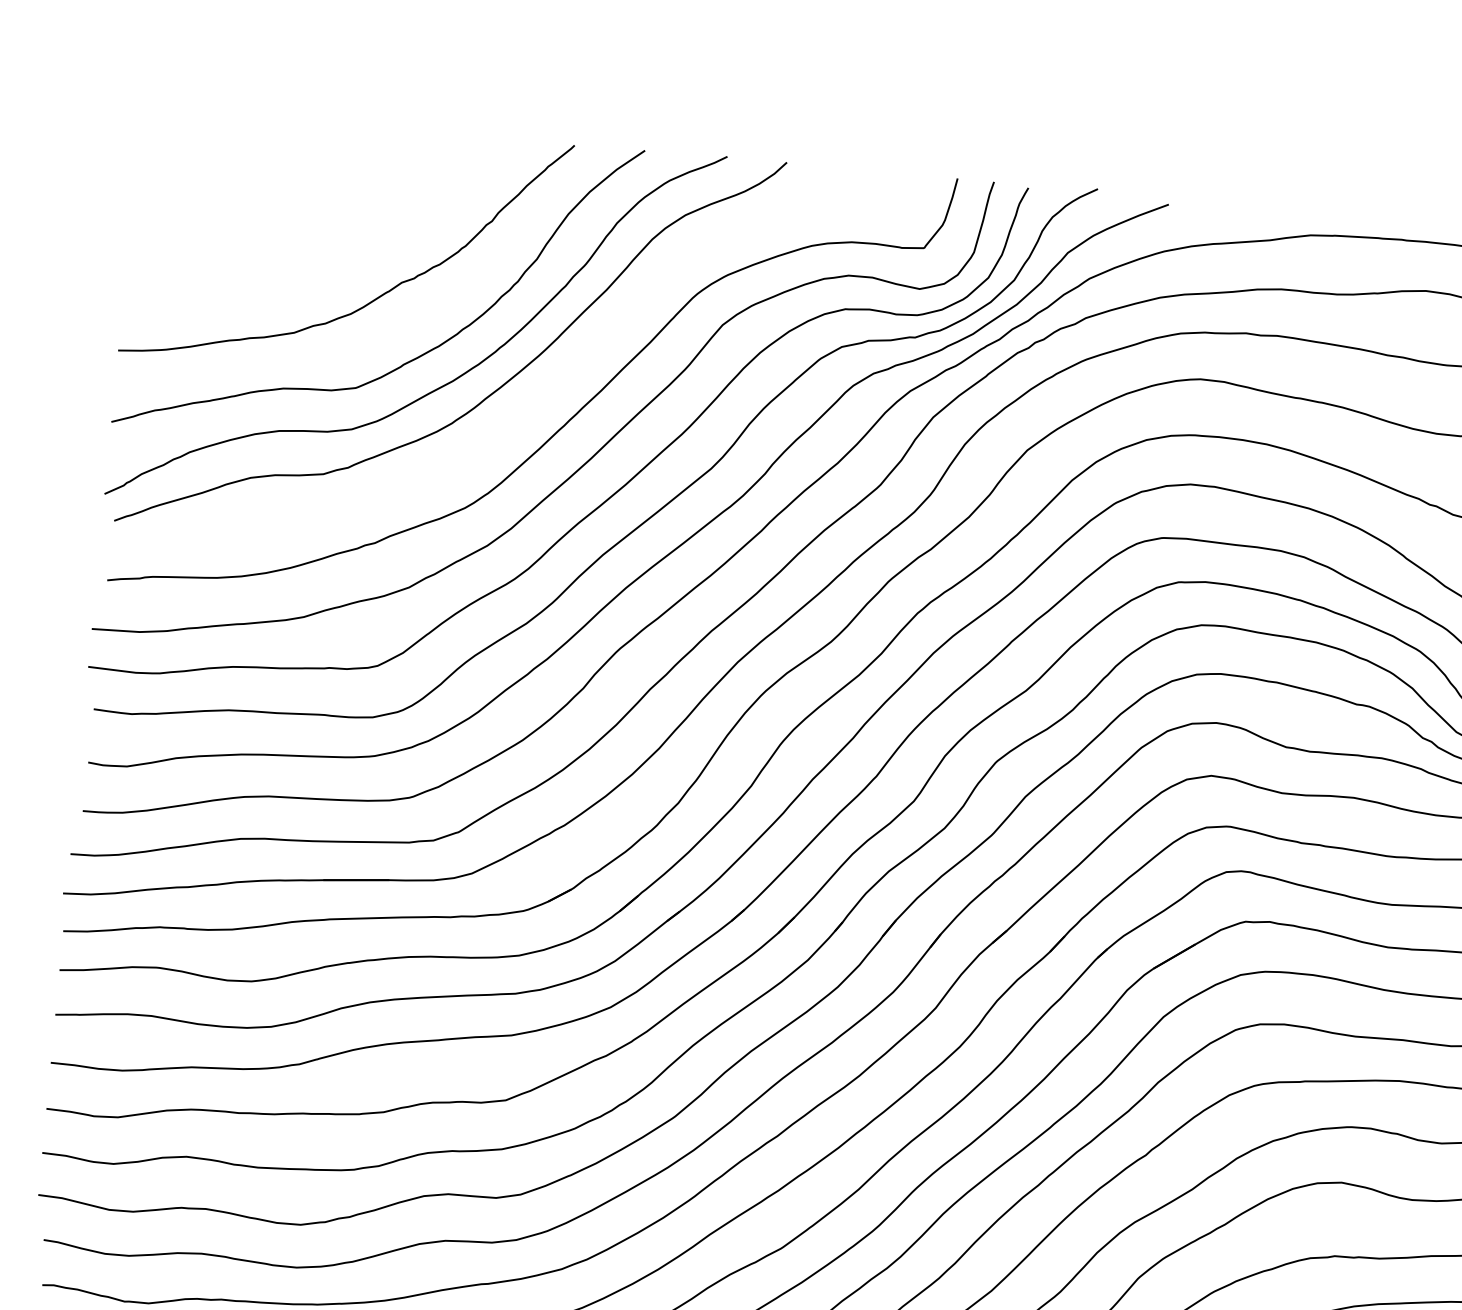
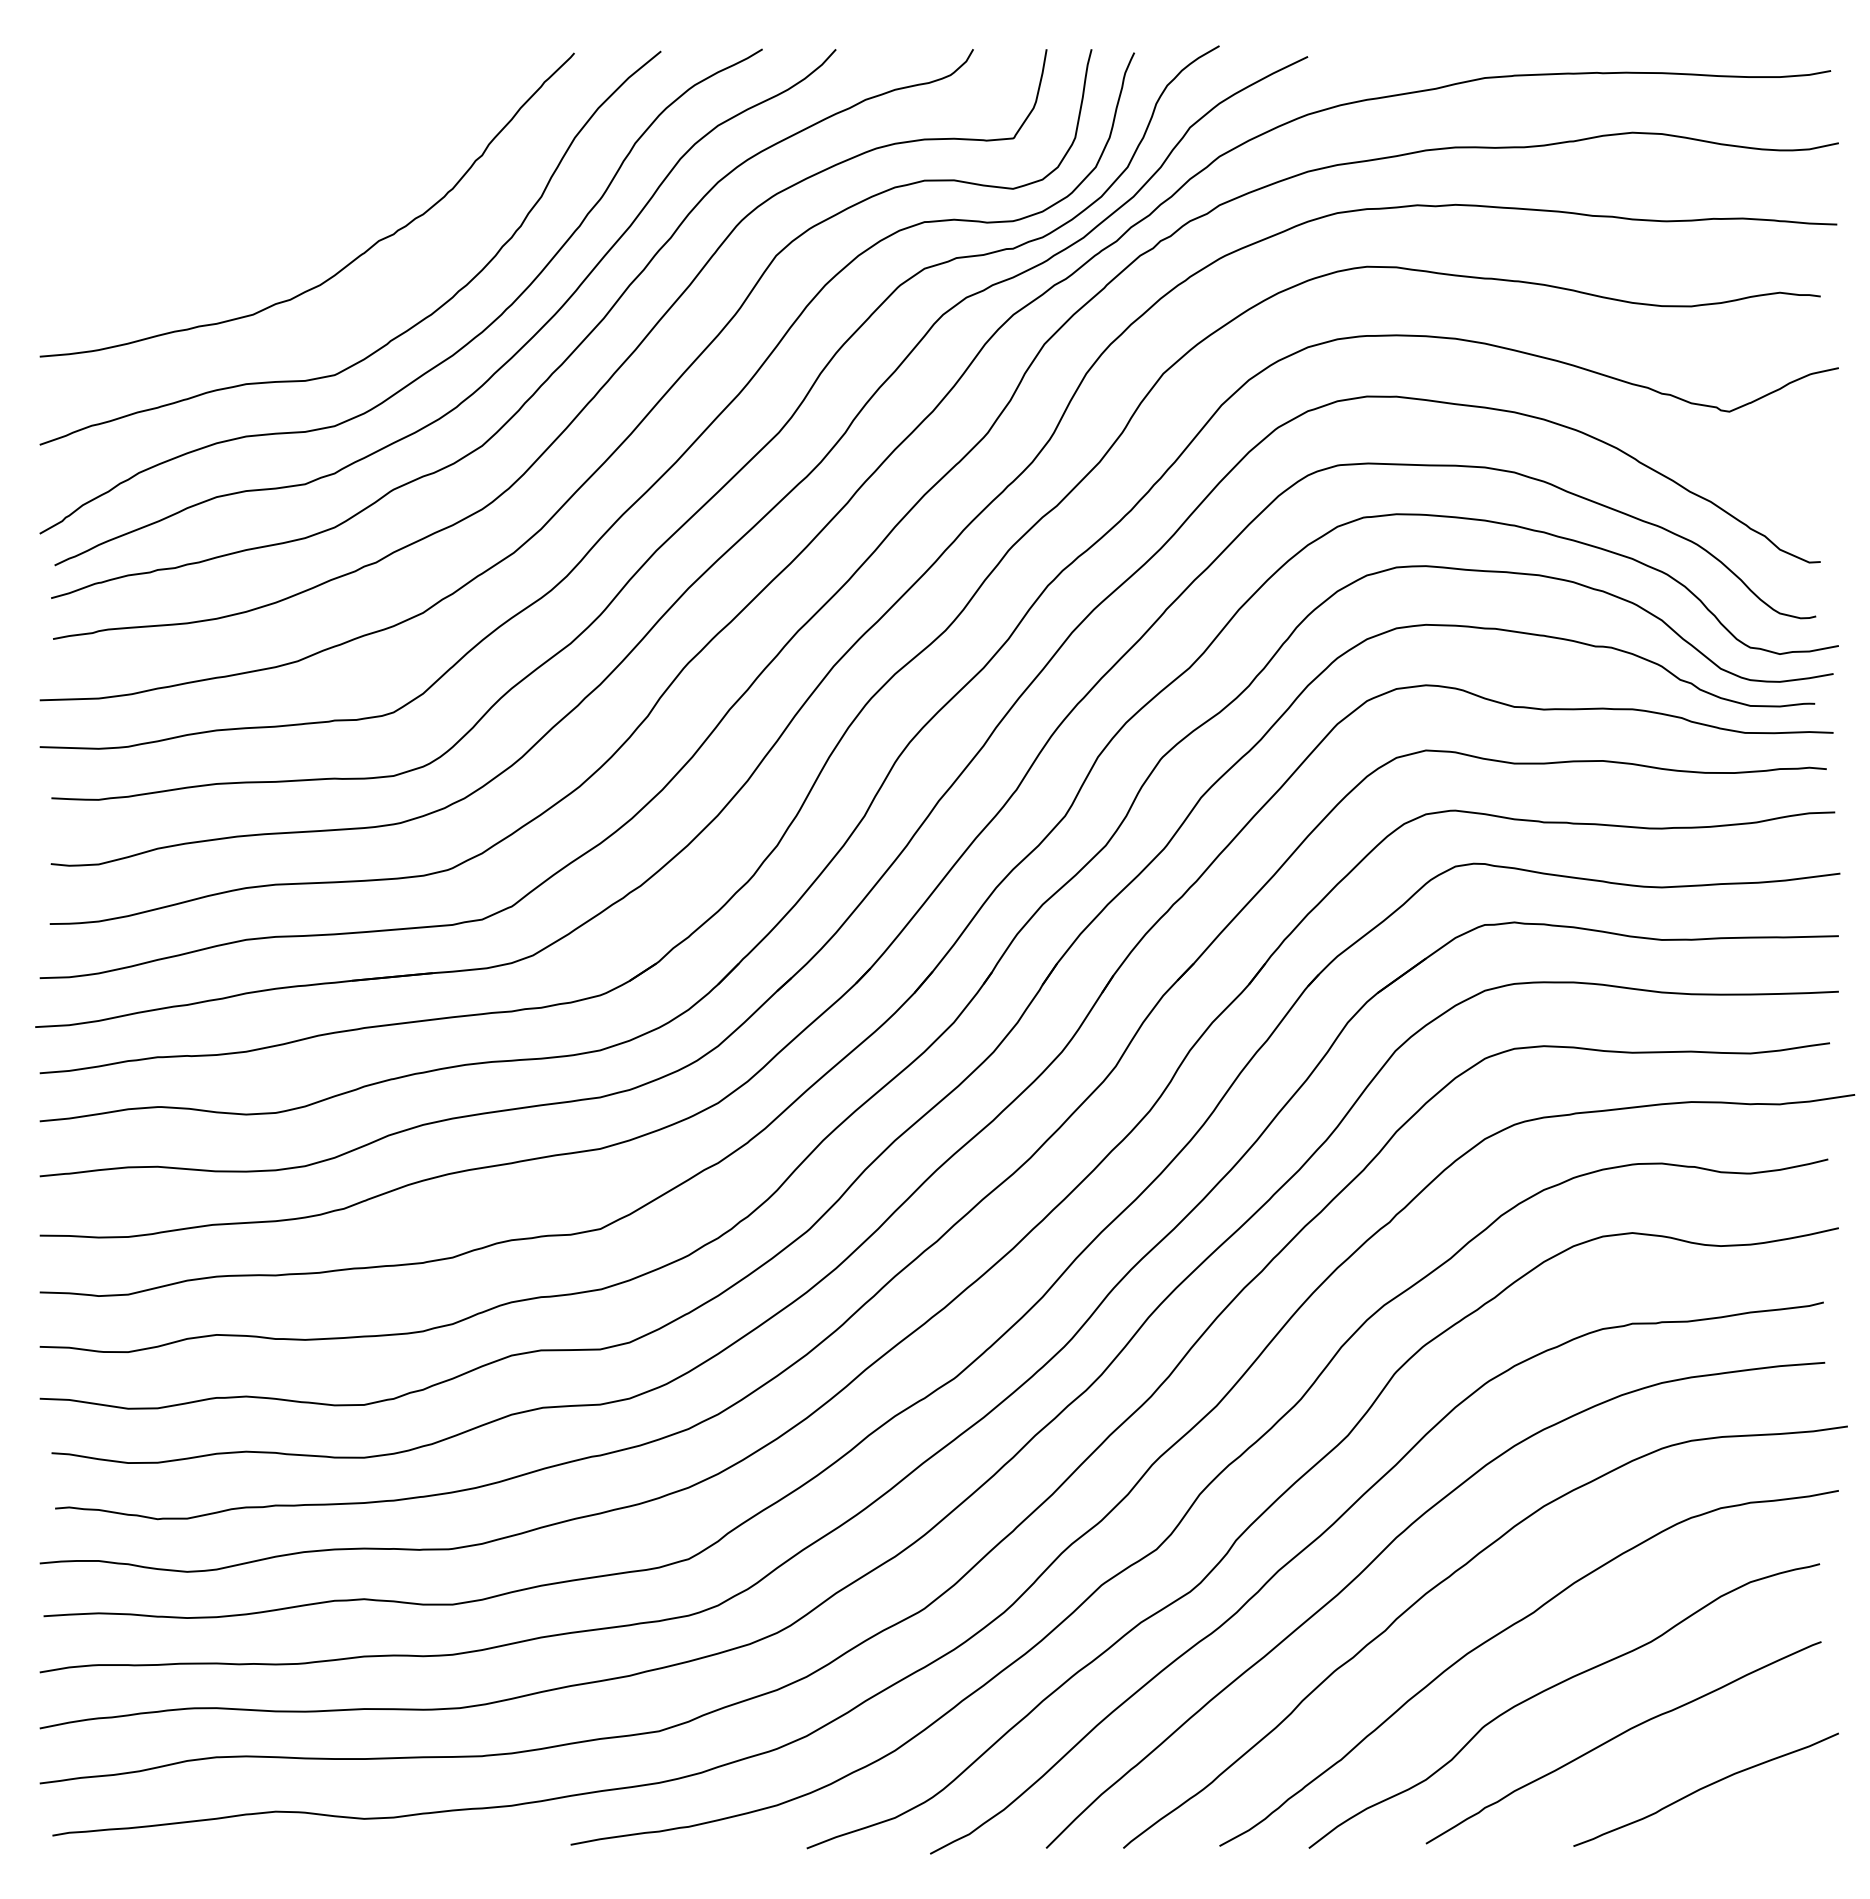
curve: (536, 398) -> (557, 367), added

